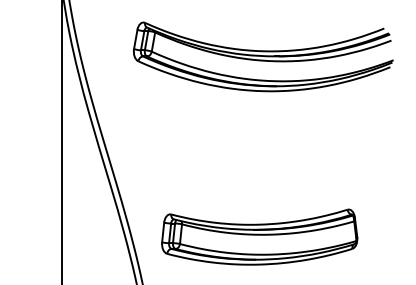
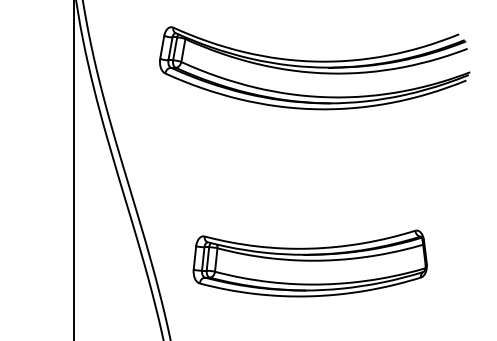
part: (259, 237) -> (309, 263), moved

